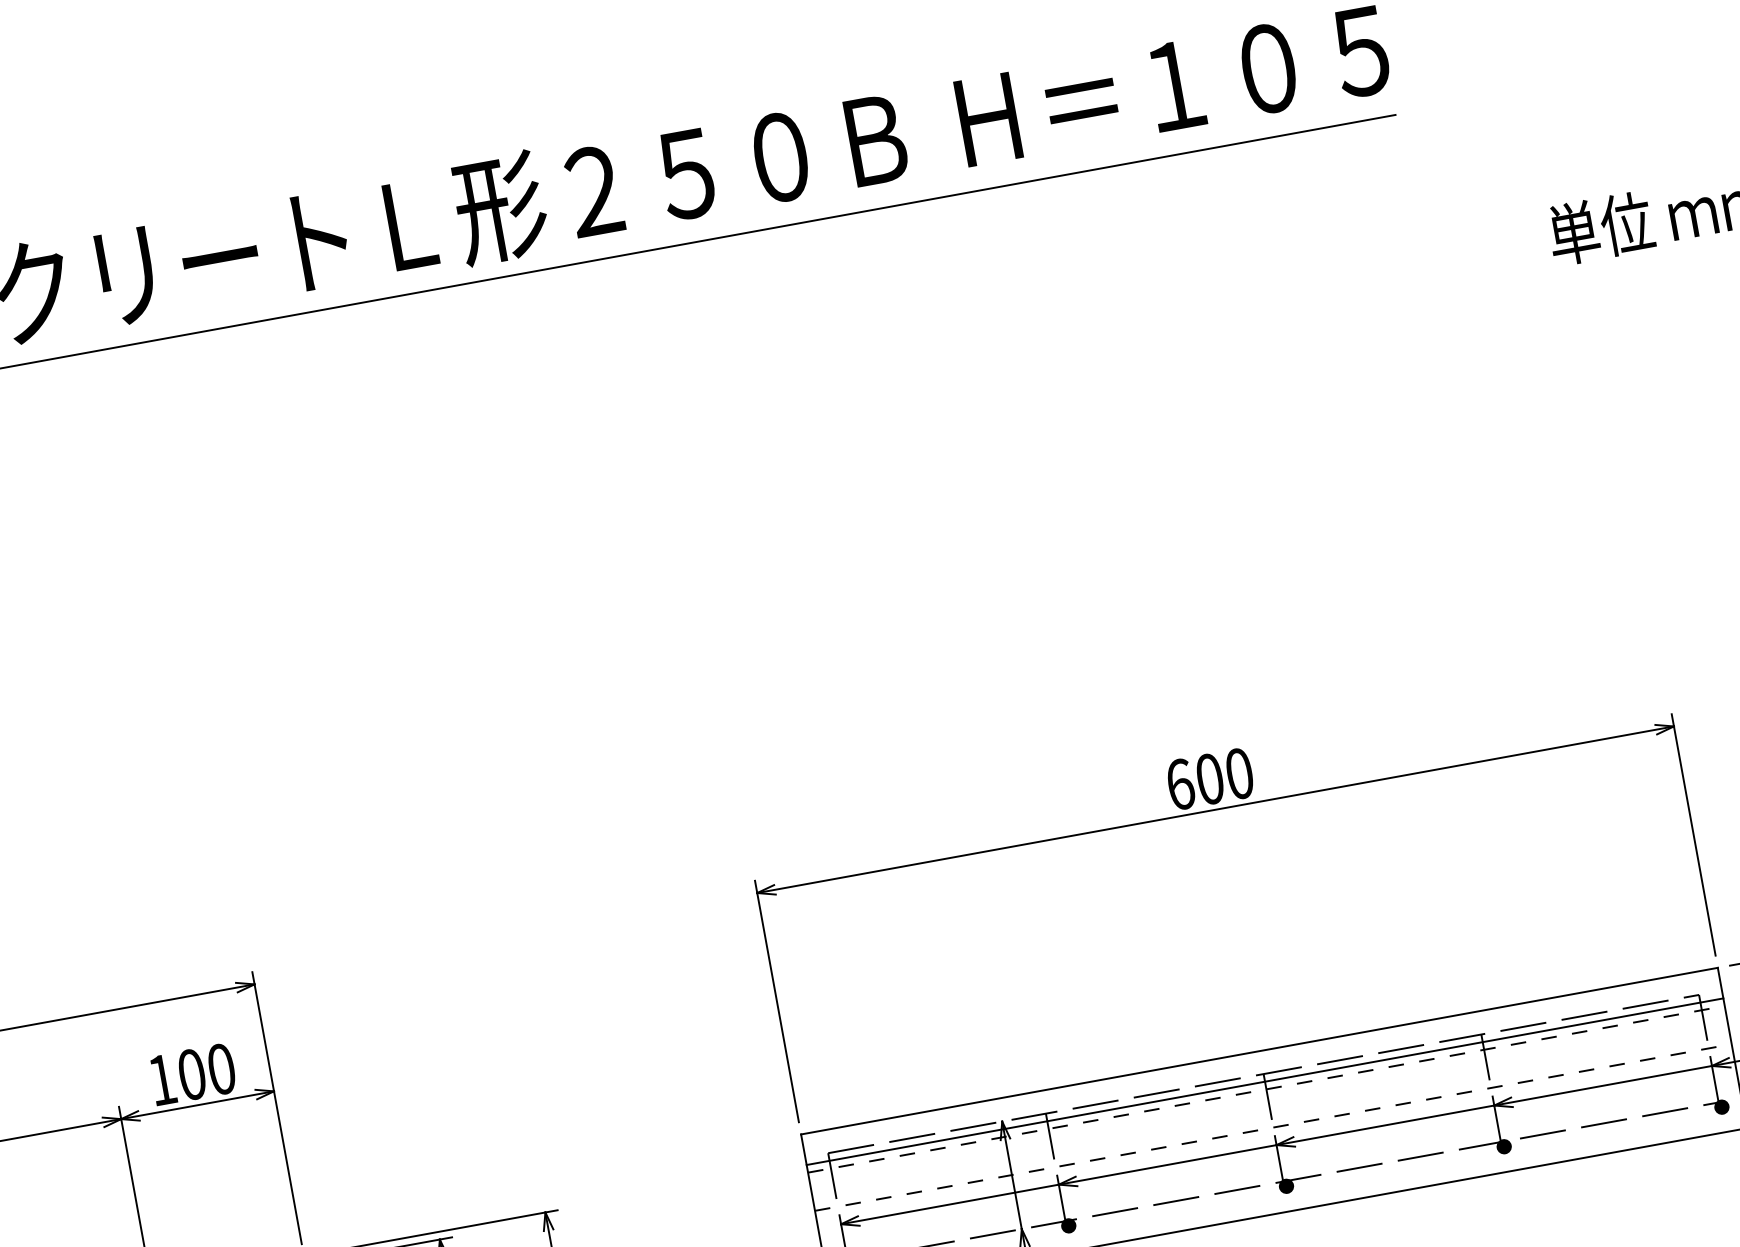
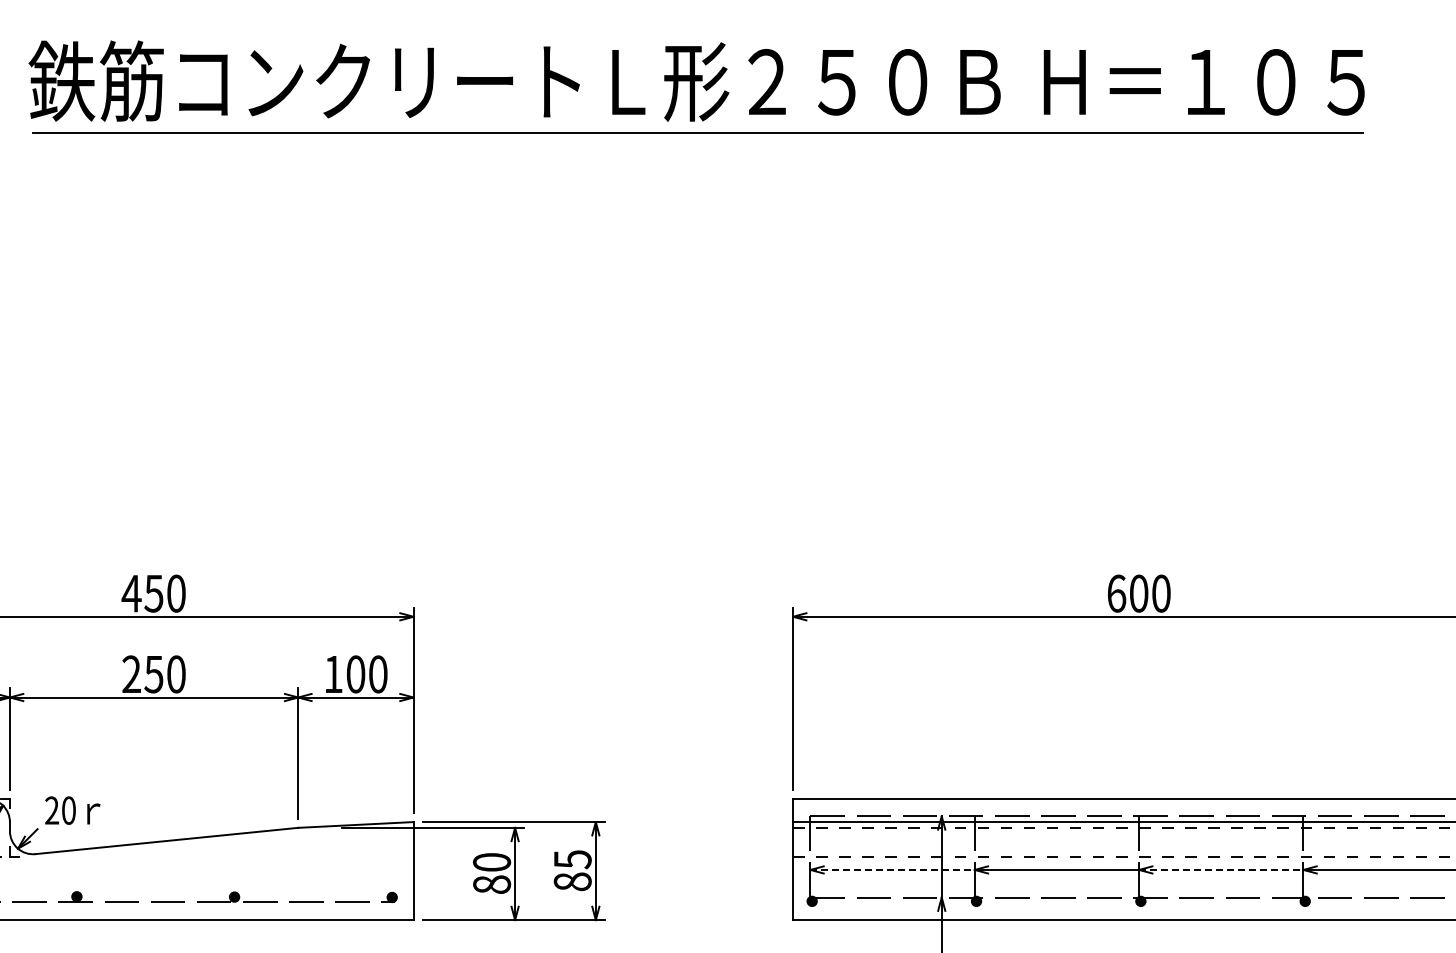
line: (1385, 1124) -> (1221, 869), solid -> dashed
line: (951, 1203) -> (893, 869), solid -> dashed

